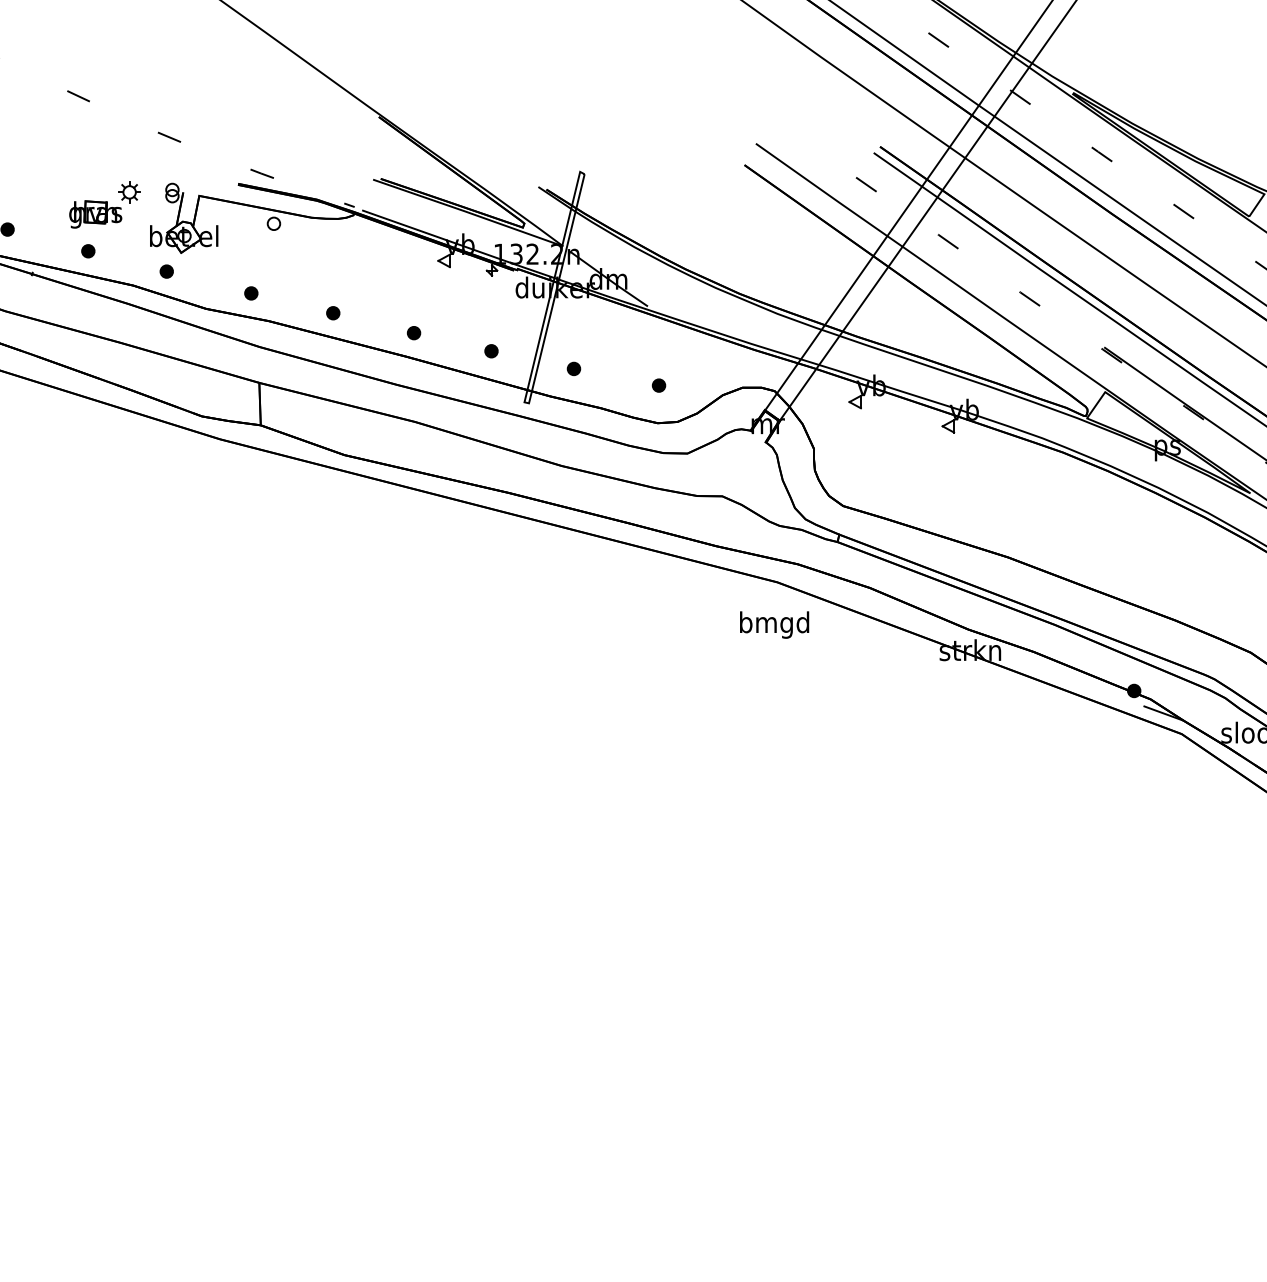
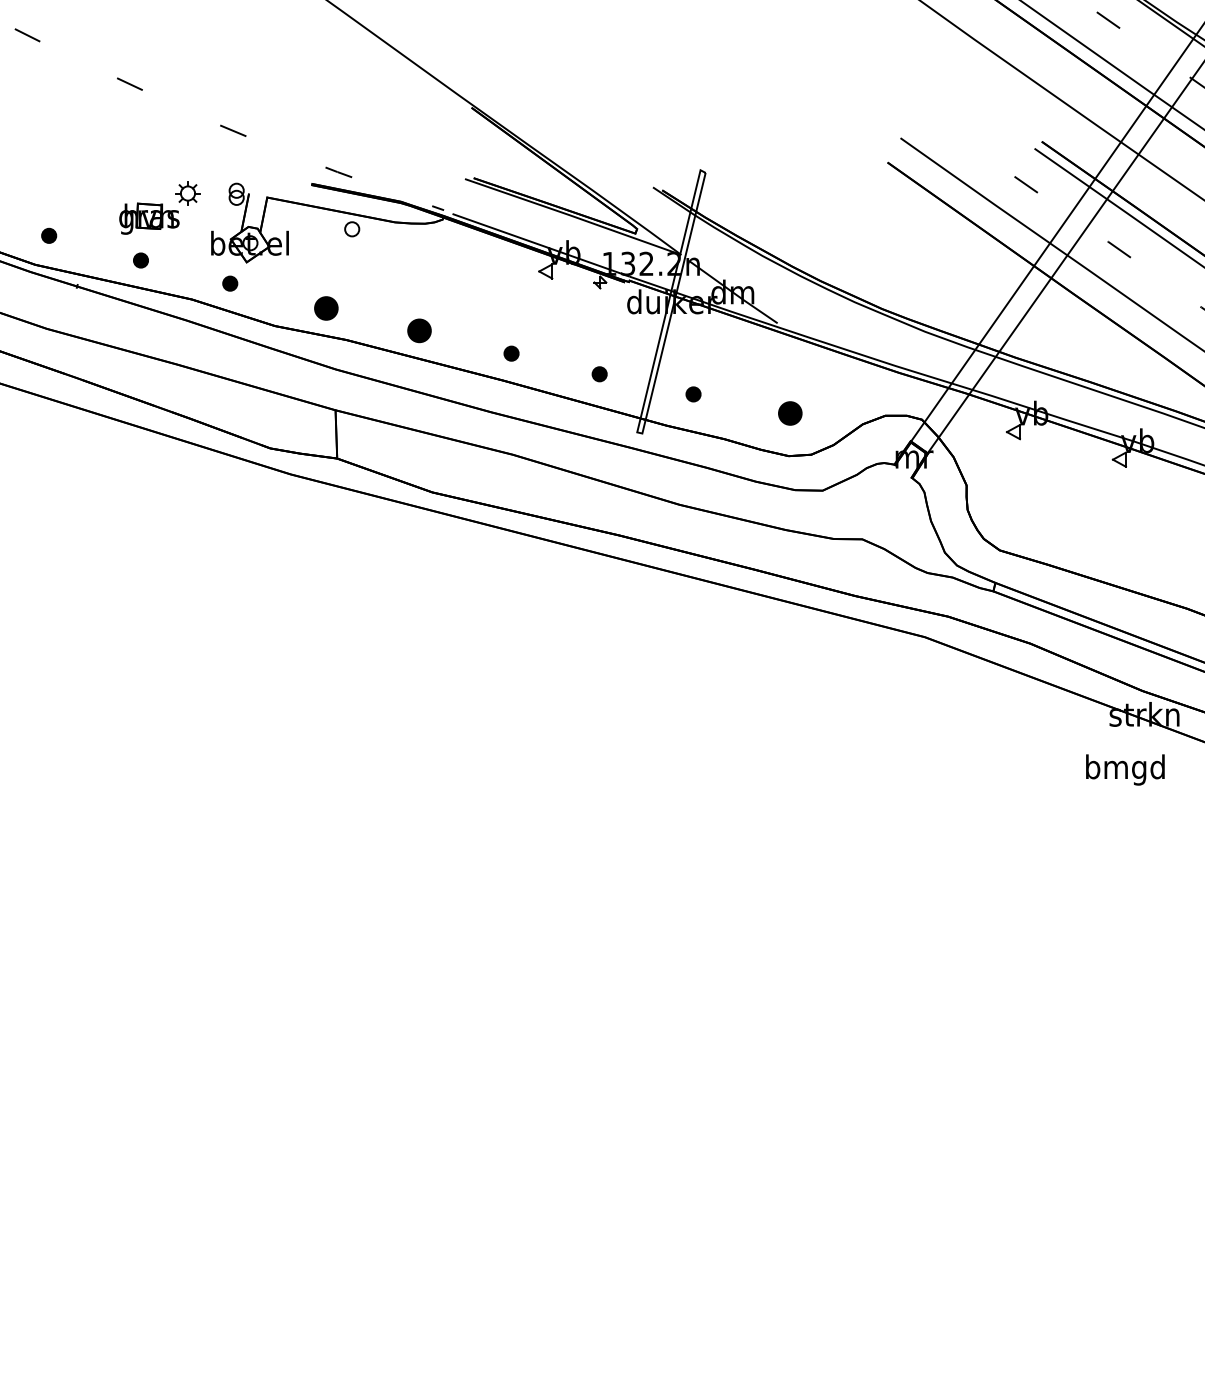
part: (251, 293) -> (326, 308), size x1.6
part: (333, 313) -> (419, 331), size x1.6
part: (658, 385) -> (789, 413), size x1.6
text: (774, 624) -> (1125, 769), moved

